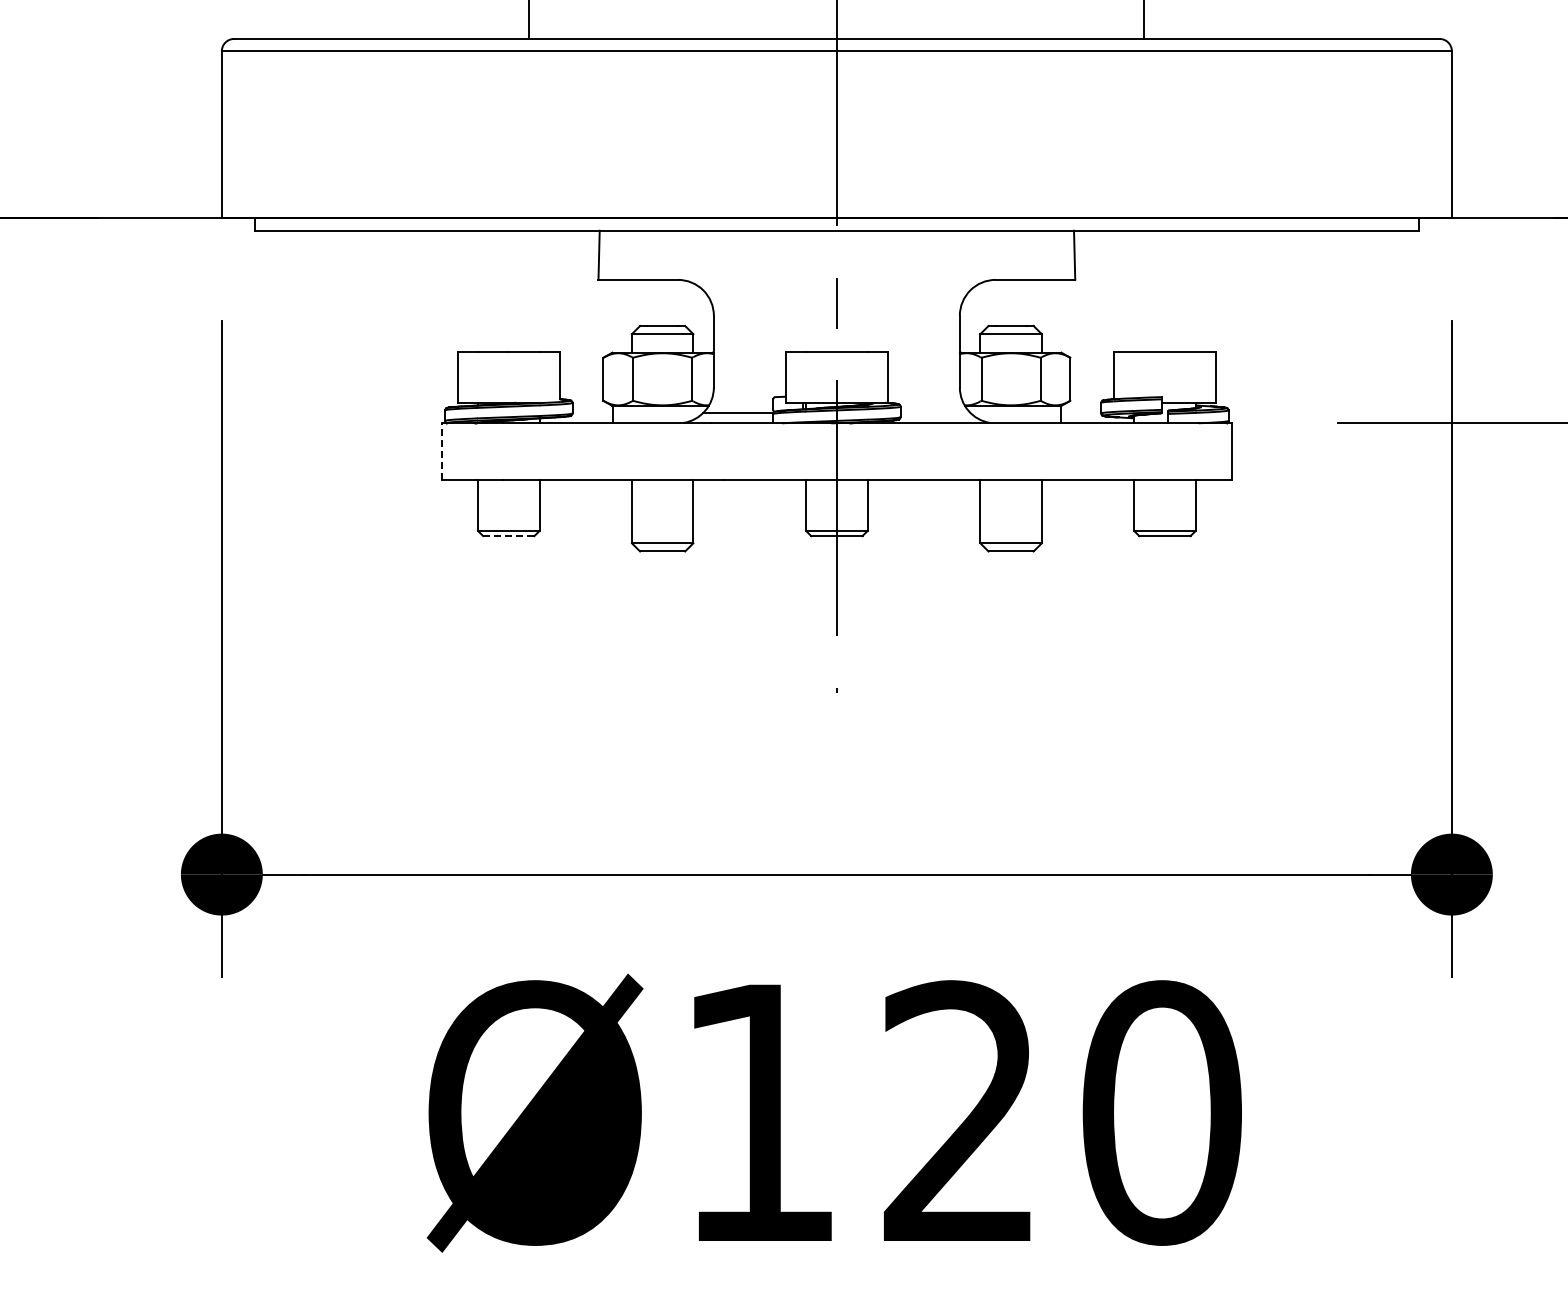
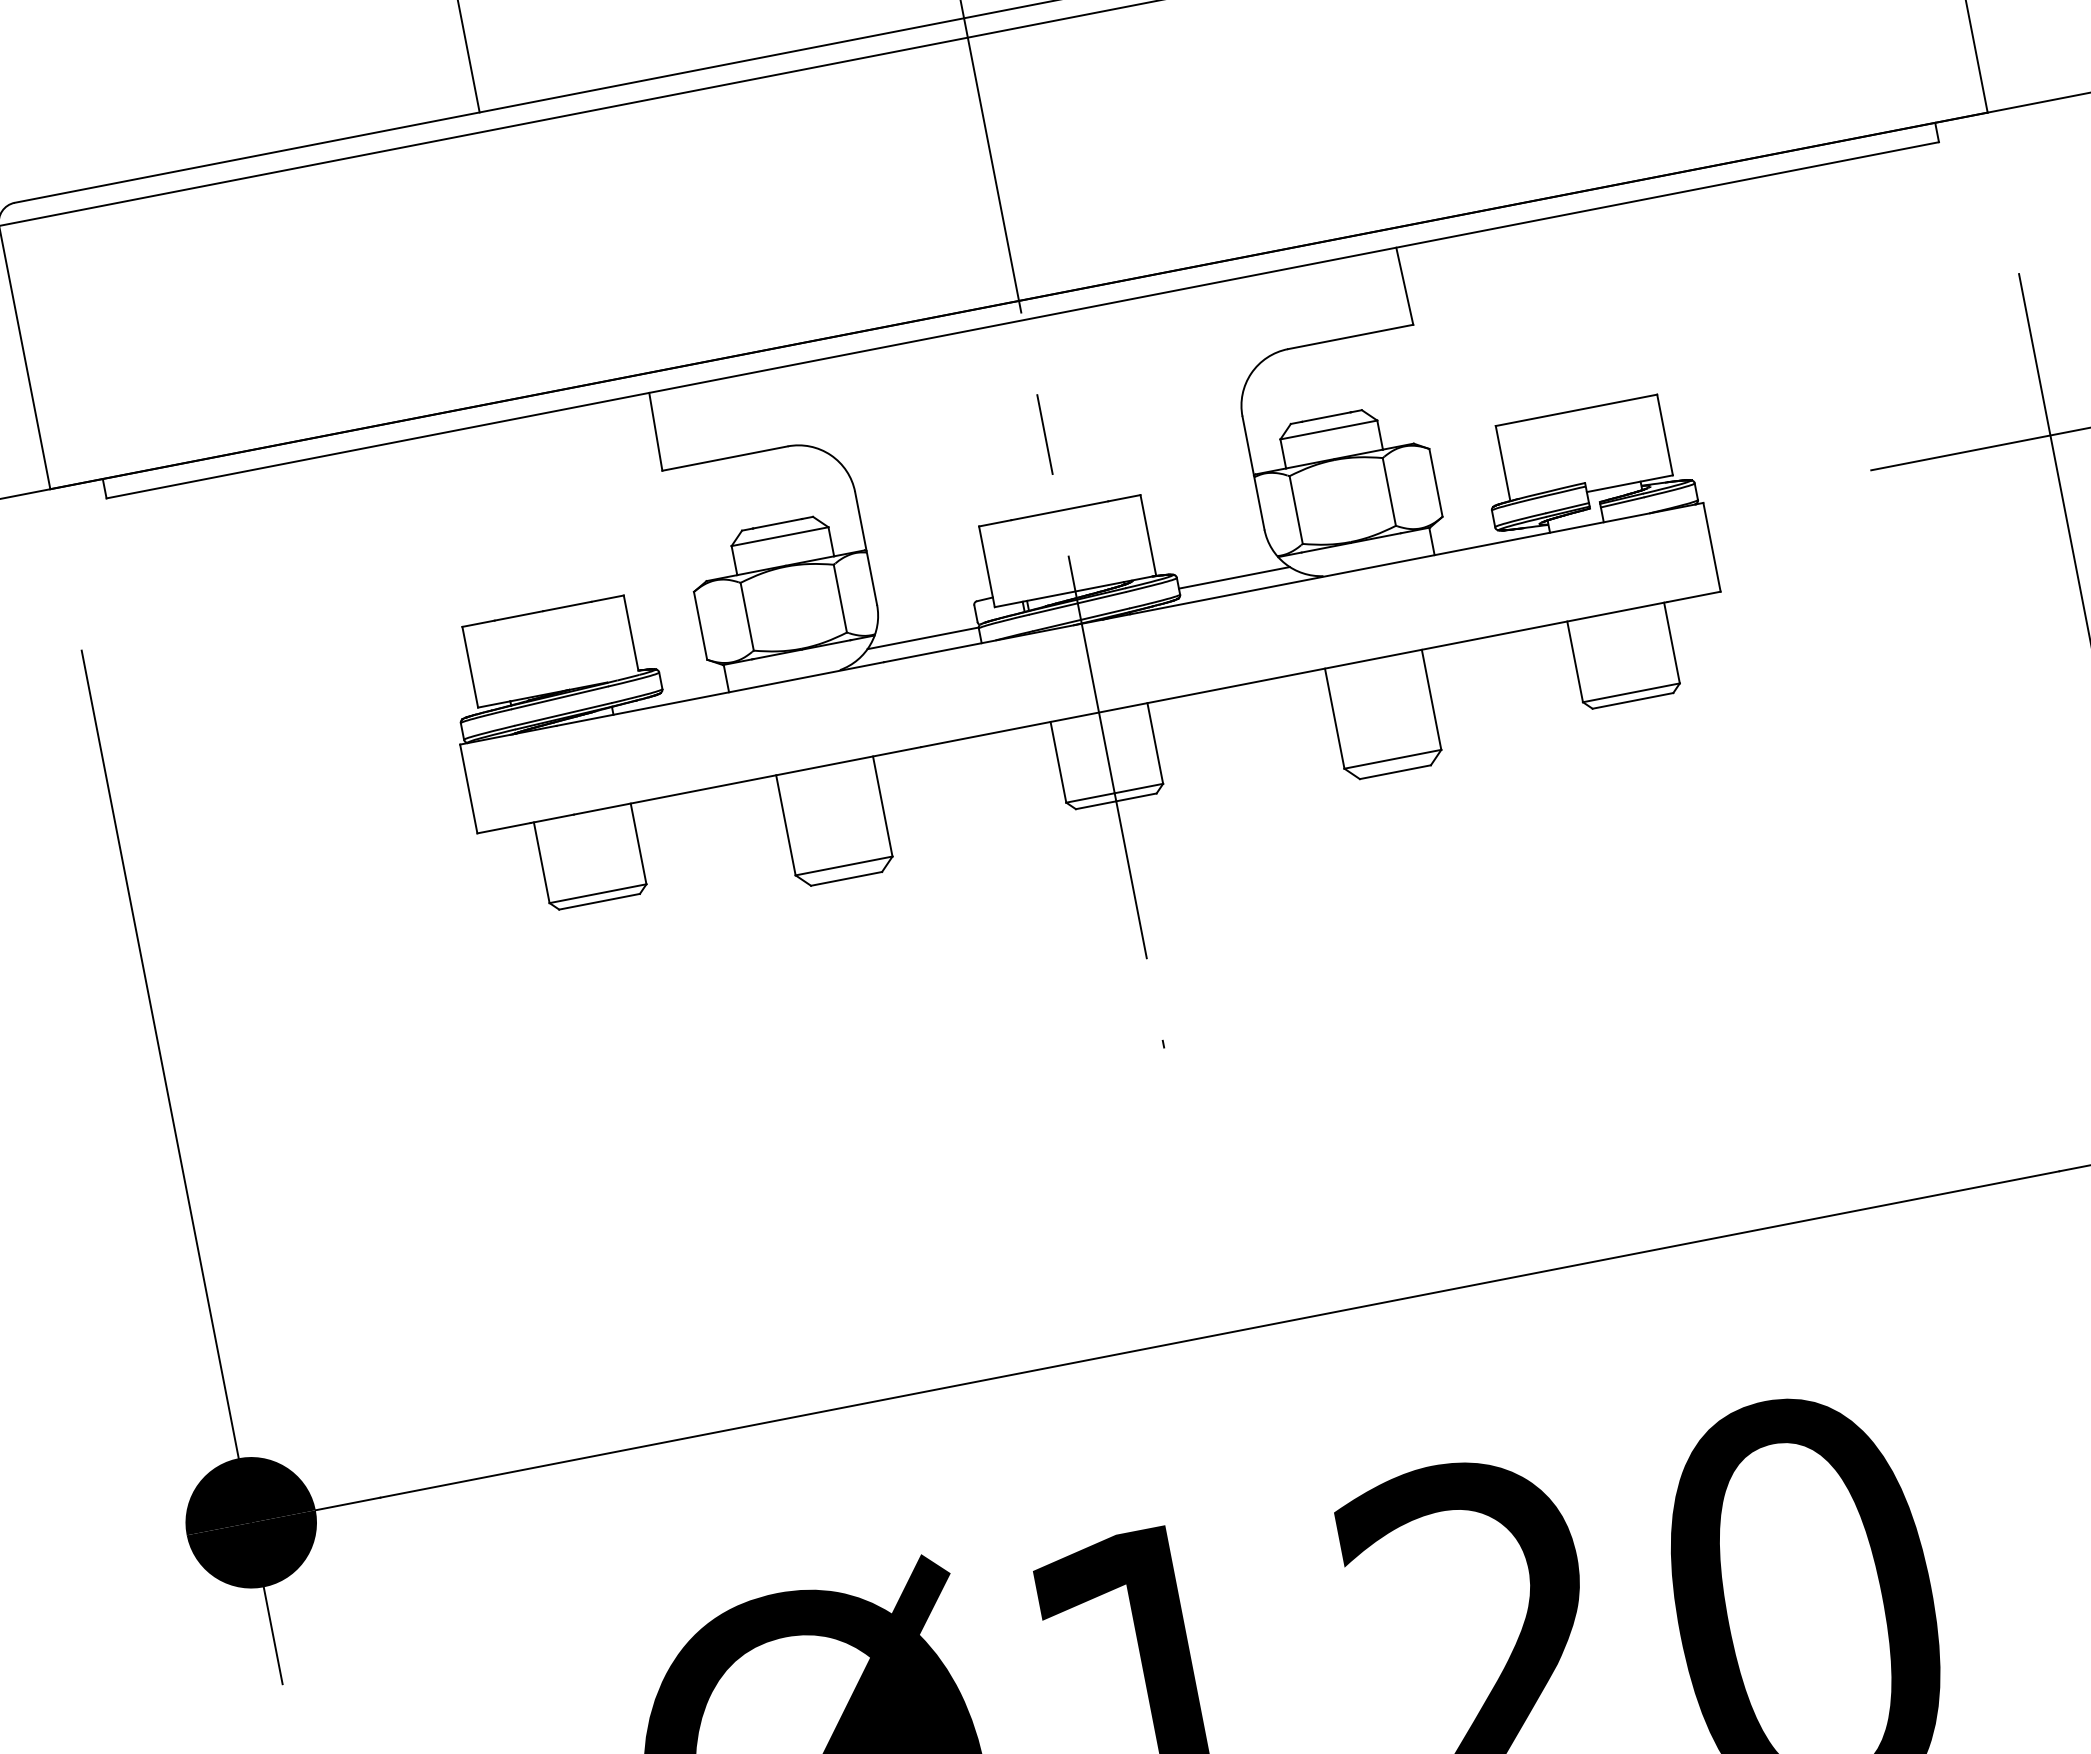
line: (935, 413) -> (1234, 578), added
line: (442, 451) -> (469, 788), dashed -> solid
line: (508, 536) -> (599, 902), dashed -> solid

